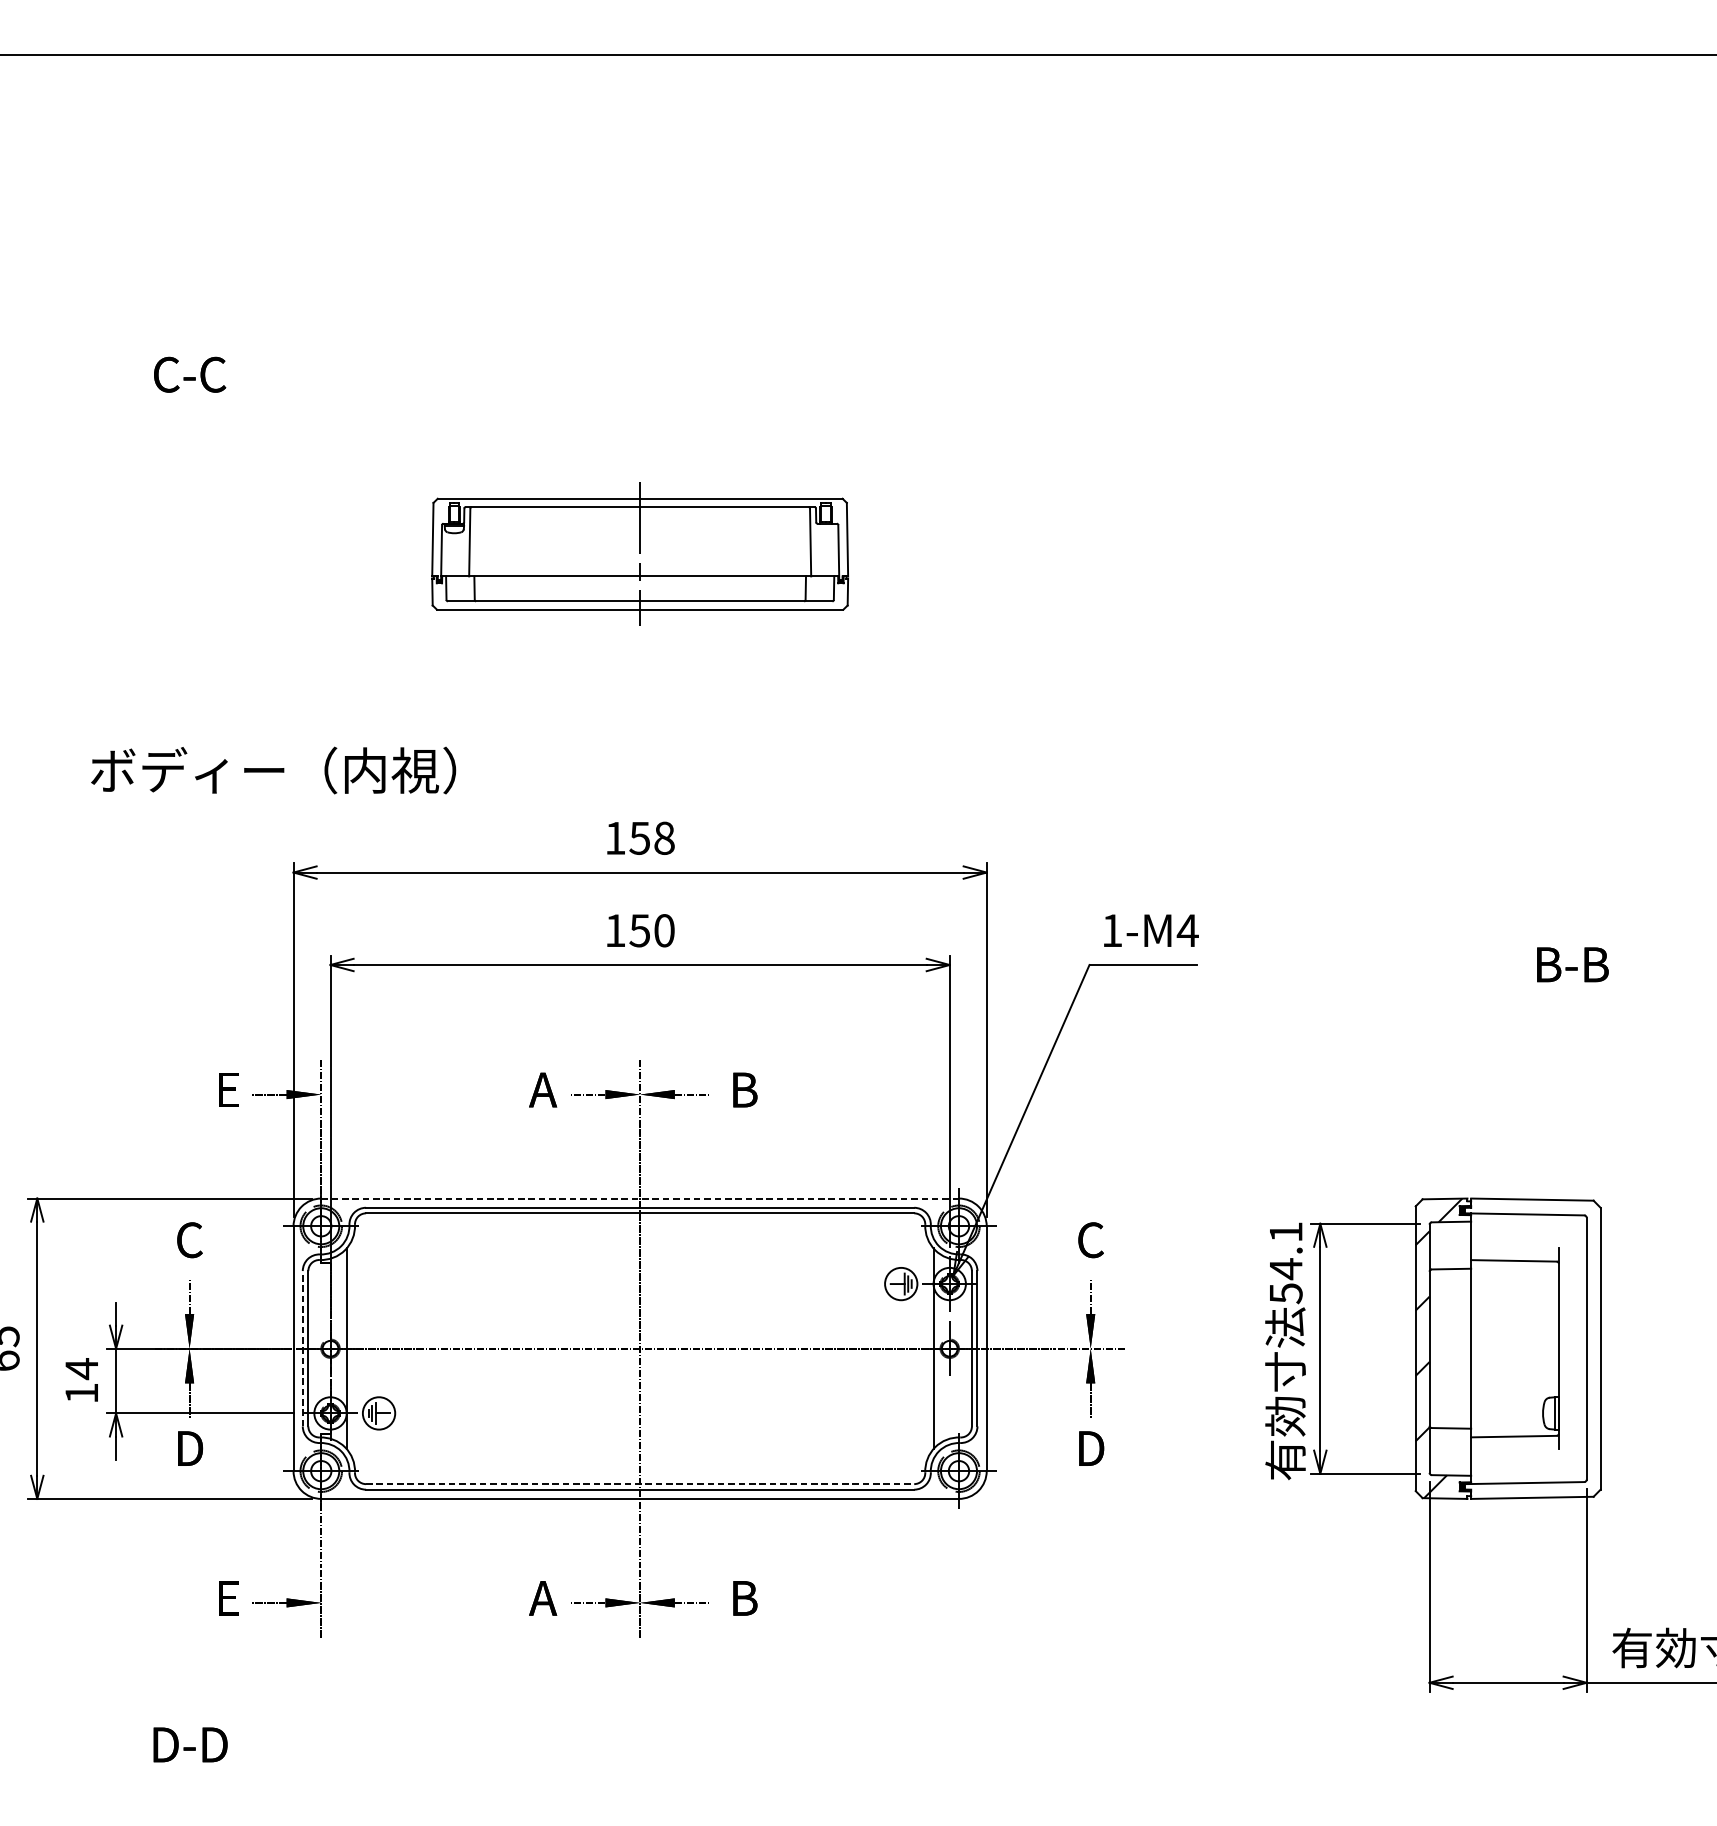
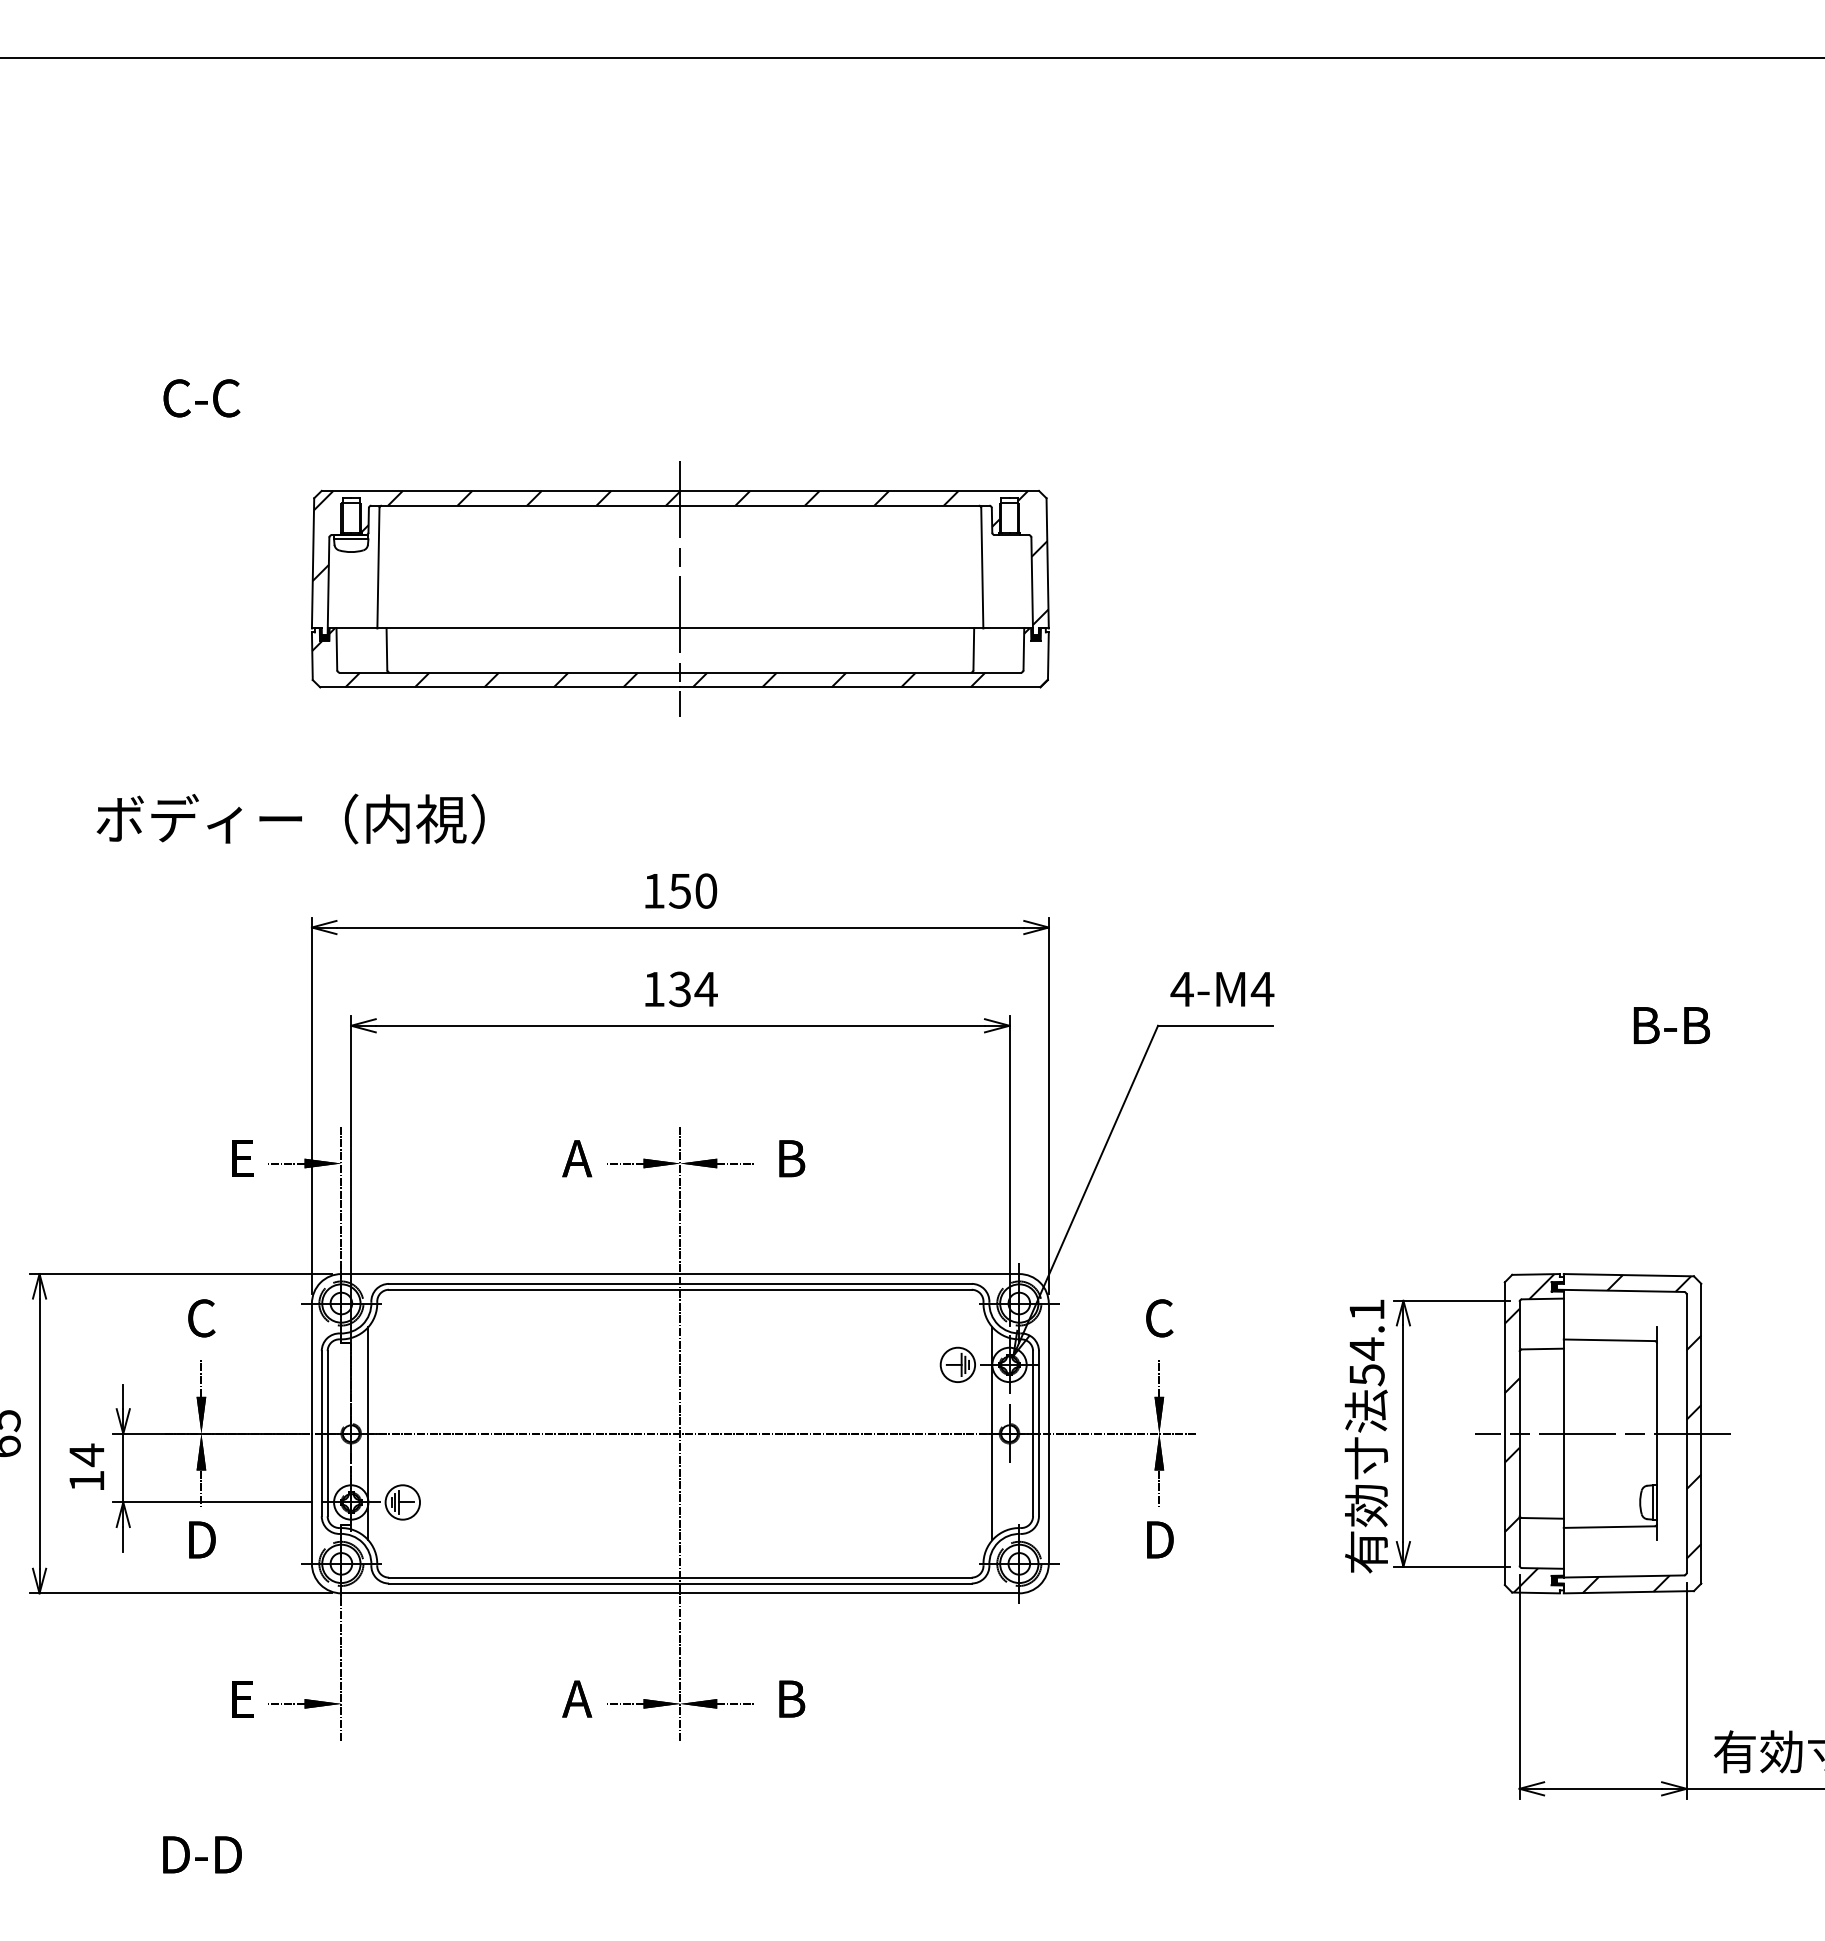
part: (640, 553) -> (680, 588), size x1.67
text: (664, 837) -> (706, 890), 158 -> 150
text: (652, 930) -> (693, 989), 150 -> 134
text: (1111, 930) -> (1181, 989), 1-M4 -> 4-M4
line: (640, 1198) -> (680, 1274), dashed -> solid
line: (302, 1348) -> (321, 1433), dashed -> solid
line: (1507, 1348) -> (1602, 1433), added
hatch: (1544, 1349) -> (1641, 1434), added
line: (640, 1484) -> (680, 1577), dashed -> solid

